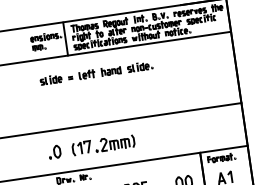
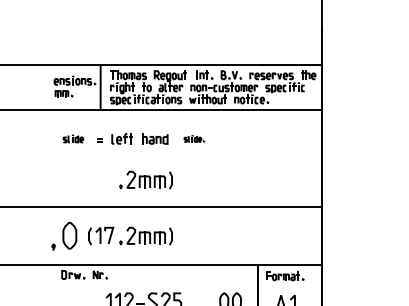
part: (140, 66) -> (194, 138), size x0.6
part: (51, 79) -> (73, 138), size x0.7
part: (108, 101) -> (145, 179), added
part: (54, 151) -> (63, 235), size x1.6

